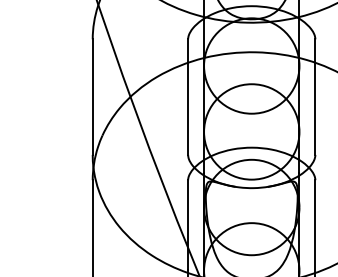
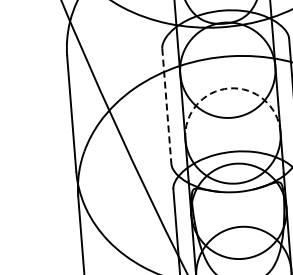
arc: (251, 84) -> (229, 88), solid -> dashed
line: (188, 97) -> (167, 106), solid -> dashed

